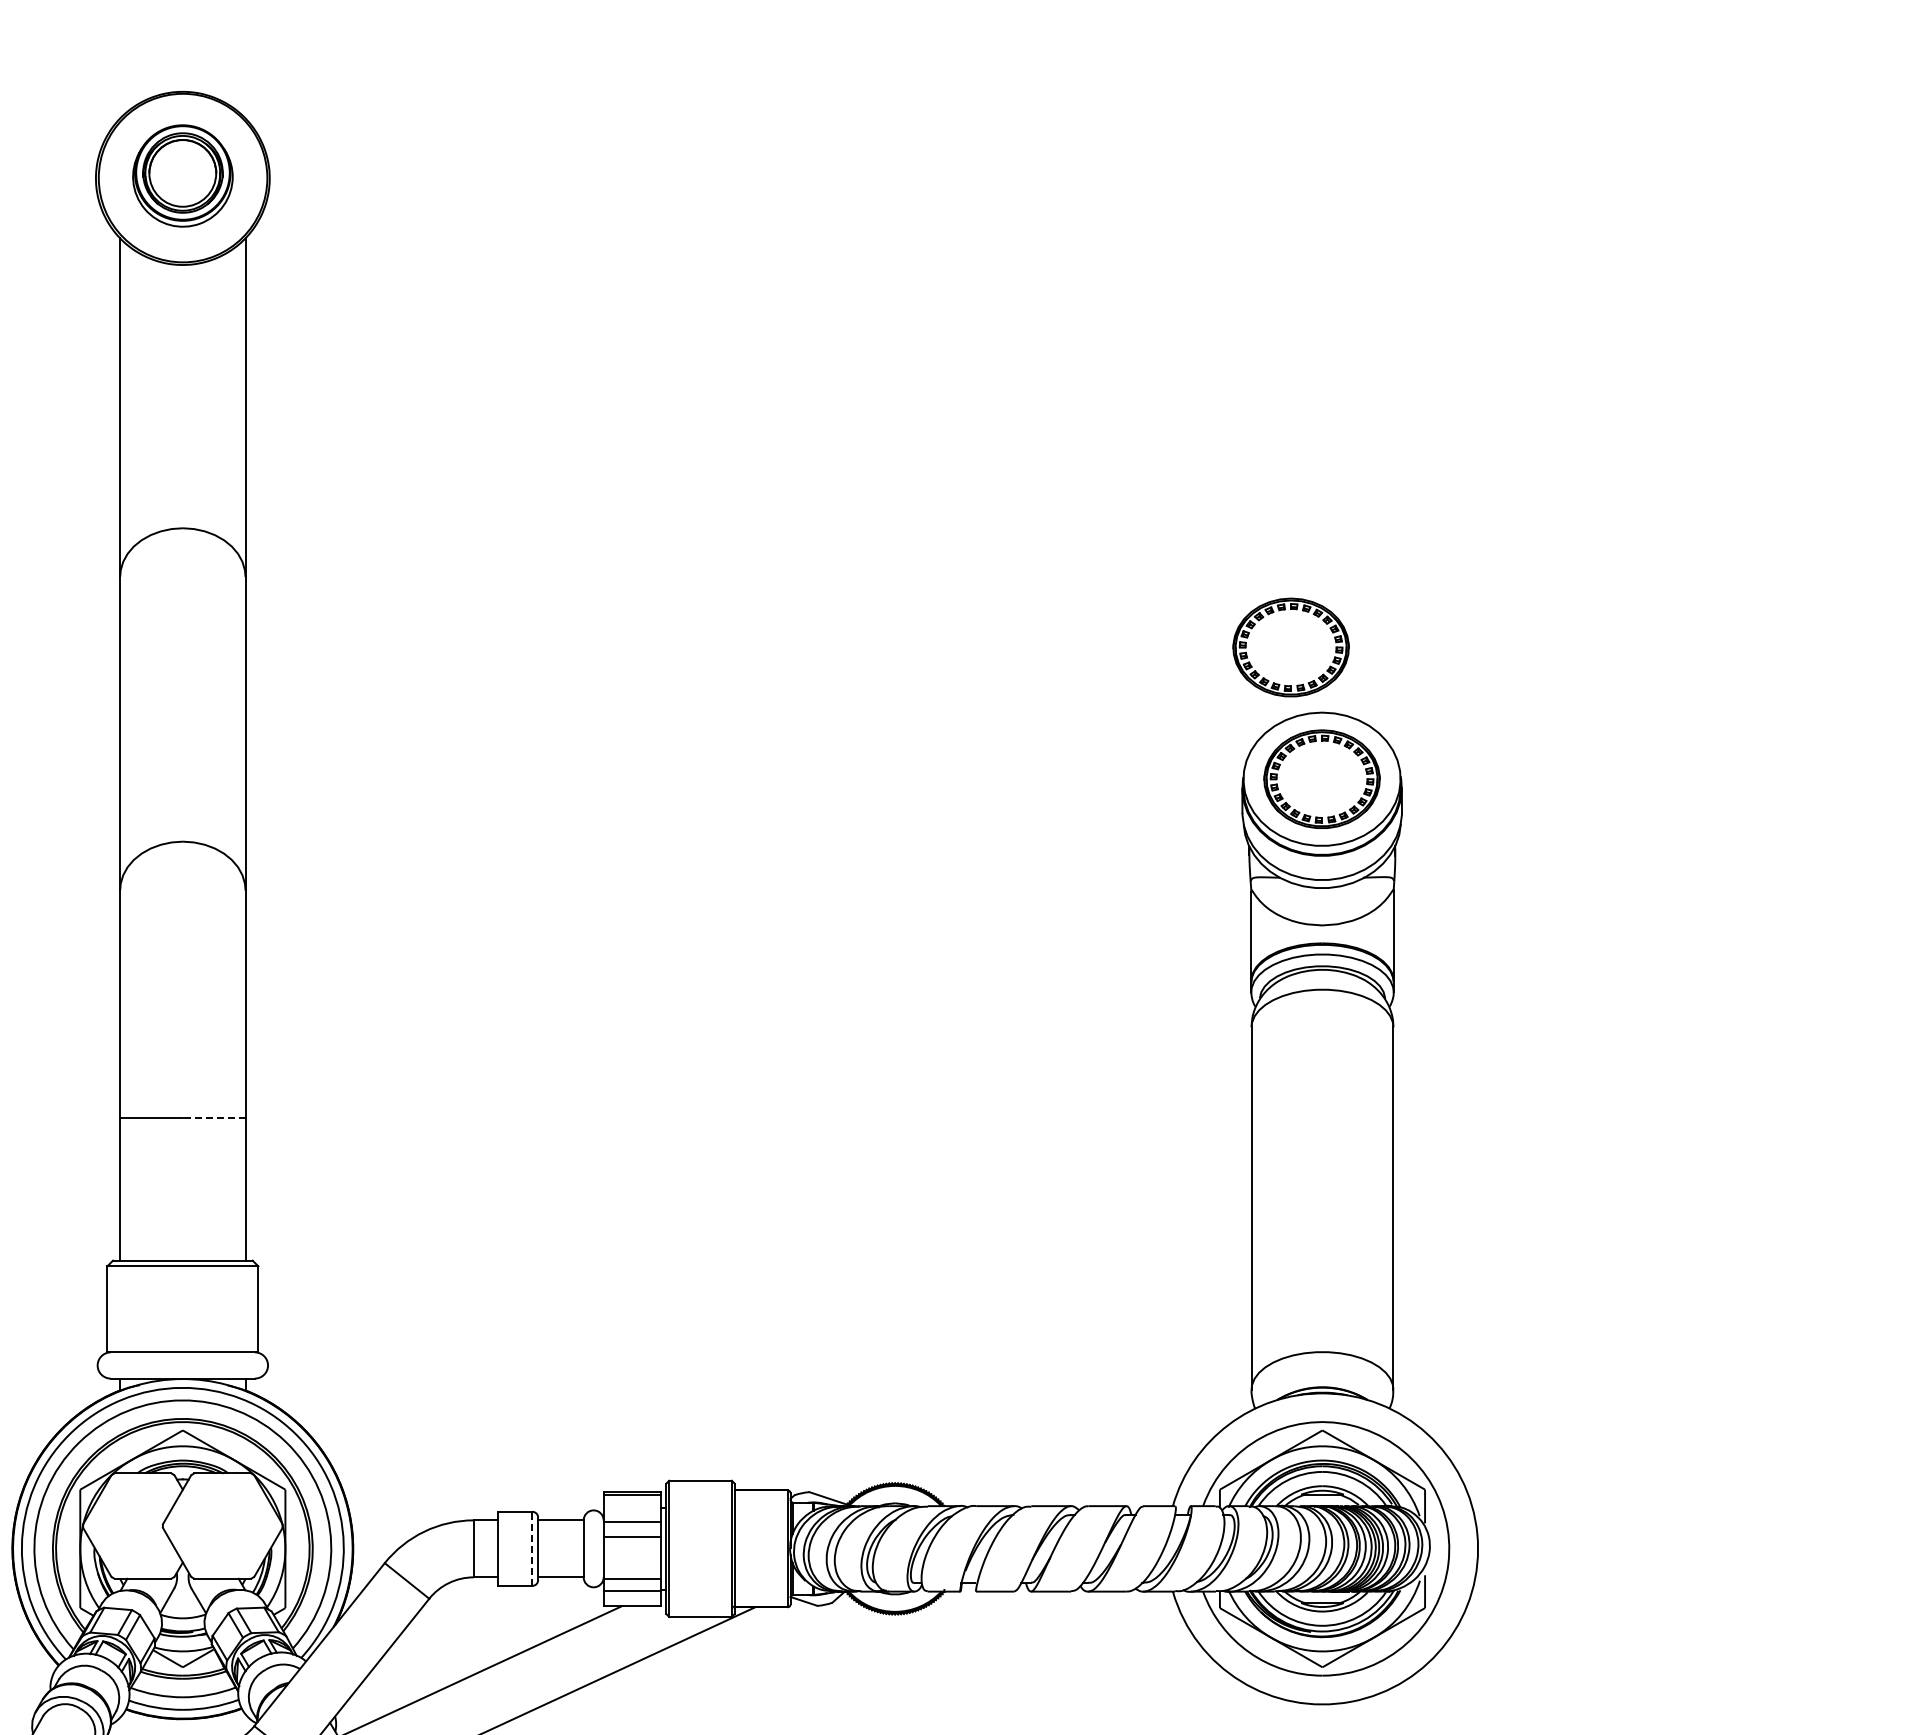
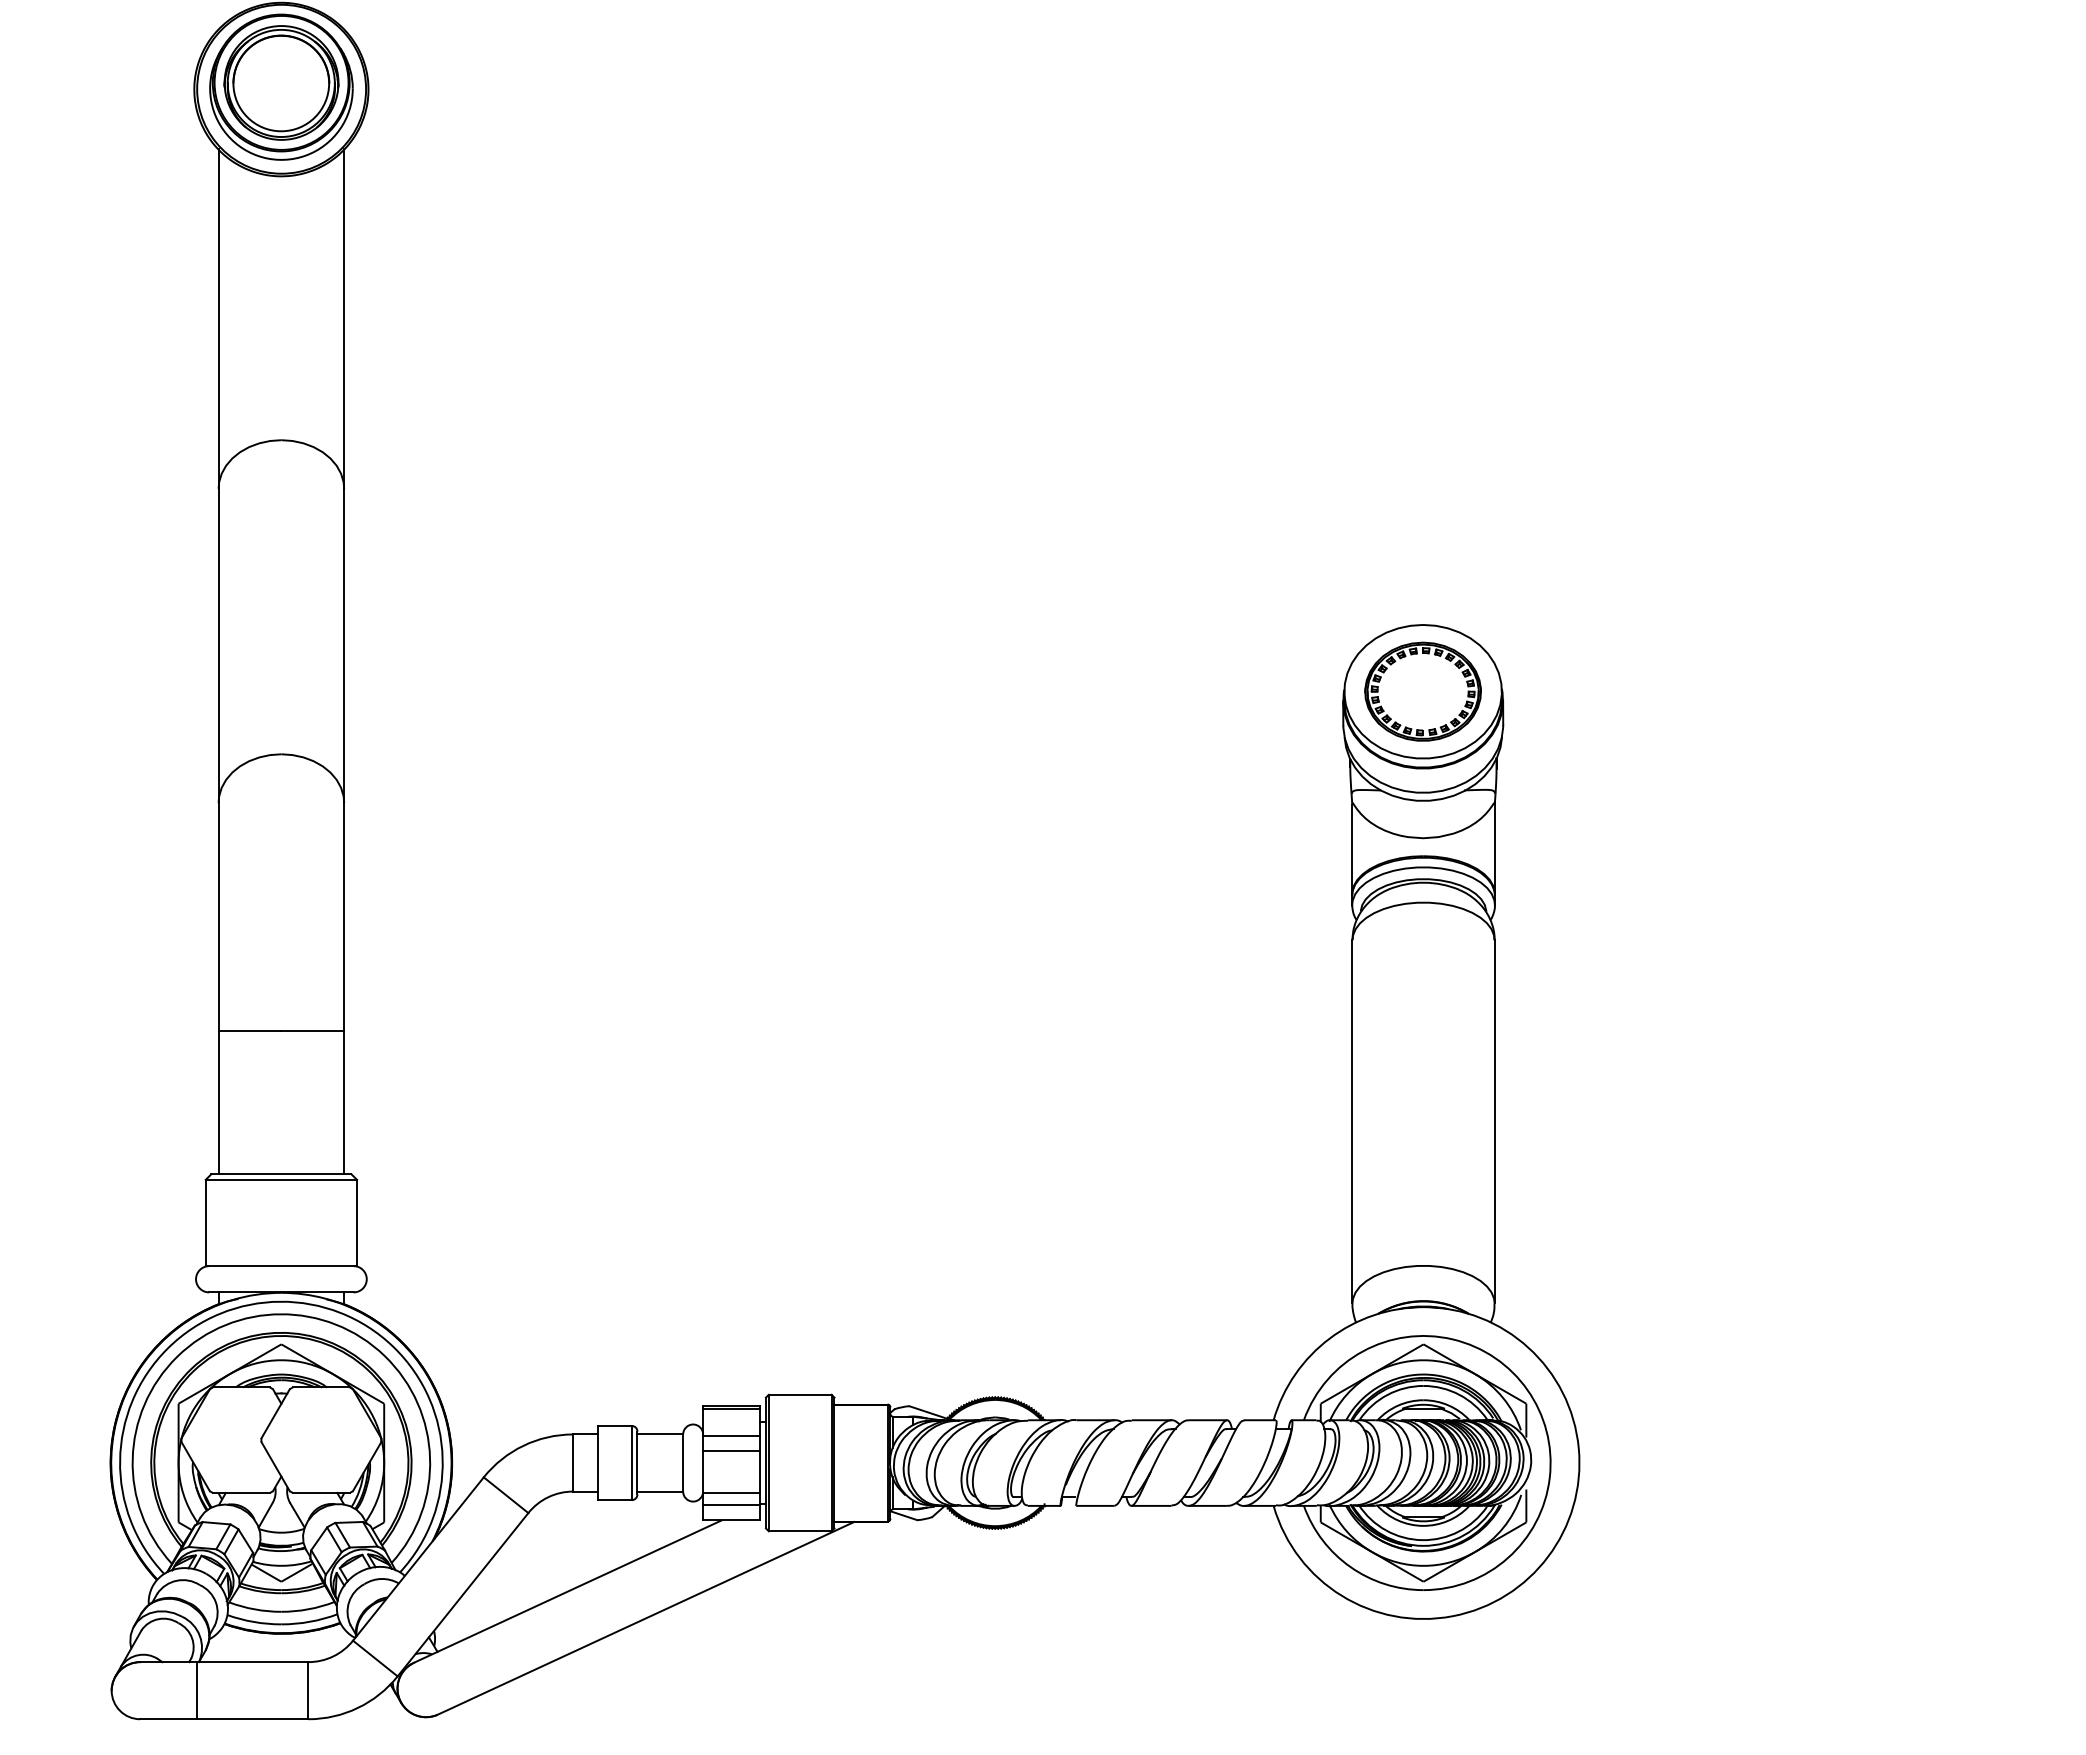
part: (182, 175) -> (281, 86), size x1.43
part: (1290, 647) -> (1391, 559), removed
line: (213, 1118) -> (312, 1031), dashed -> solid
line: (532, 1548) -> (631, 1462), dashed -> solid

